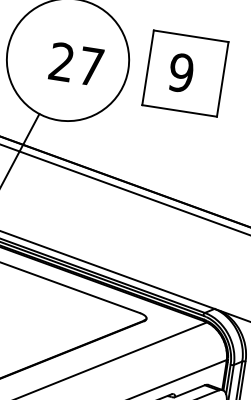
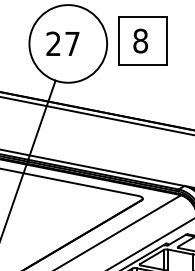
text: (75, 63) -> (62, 43), moved
text: (181, 71) -> (140, 40), 9 -> 8

